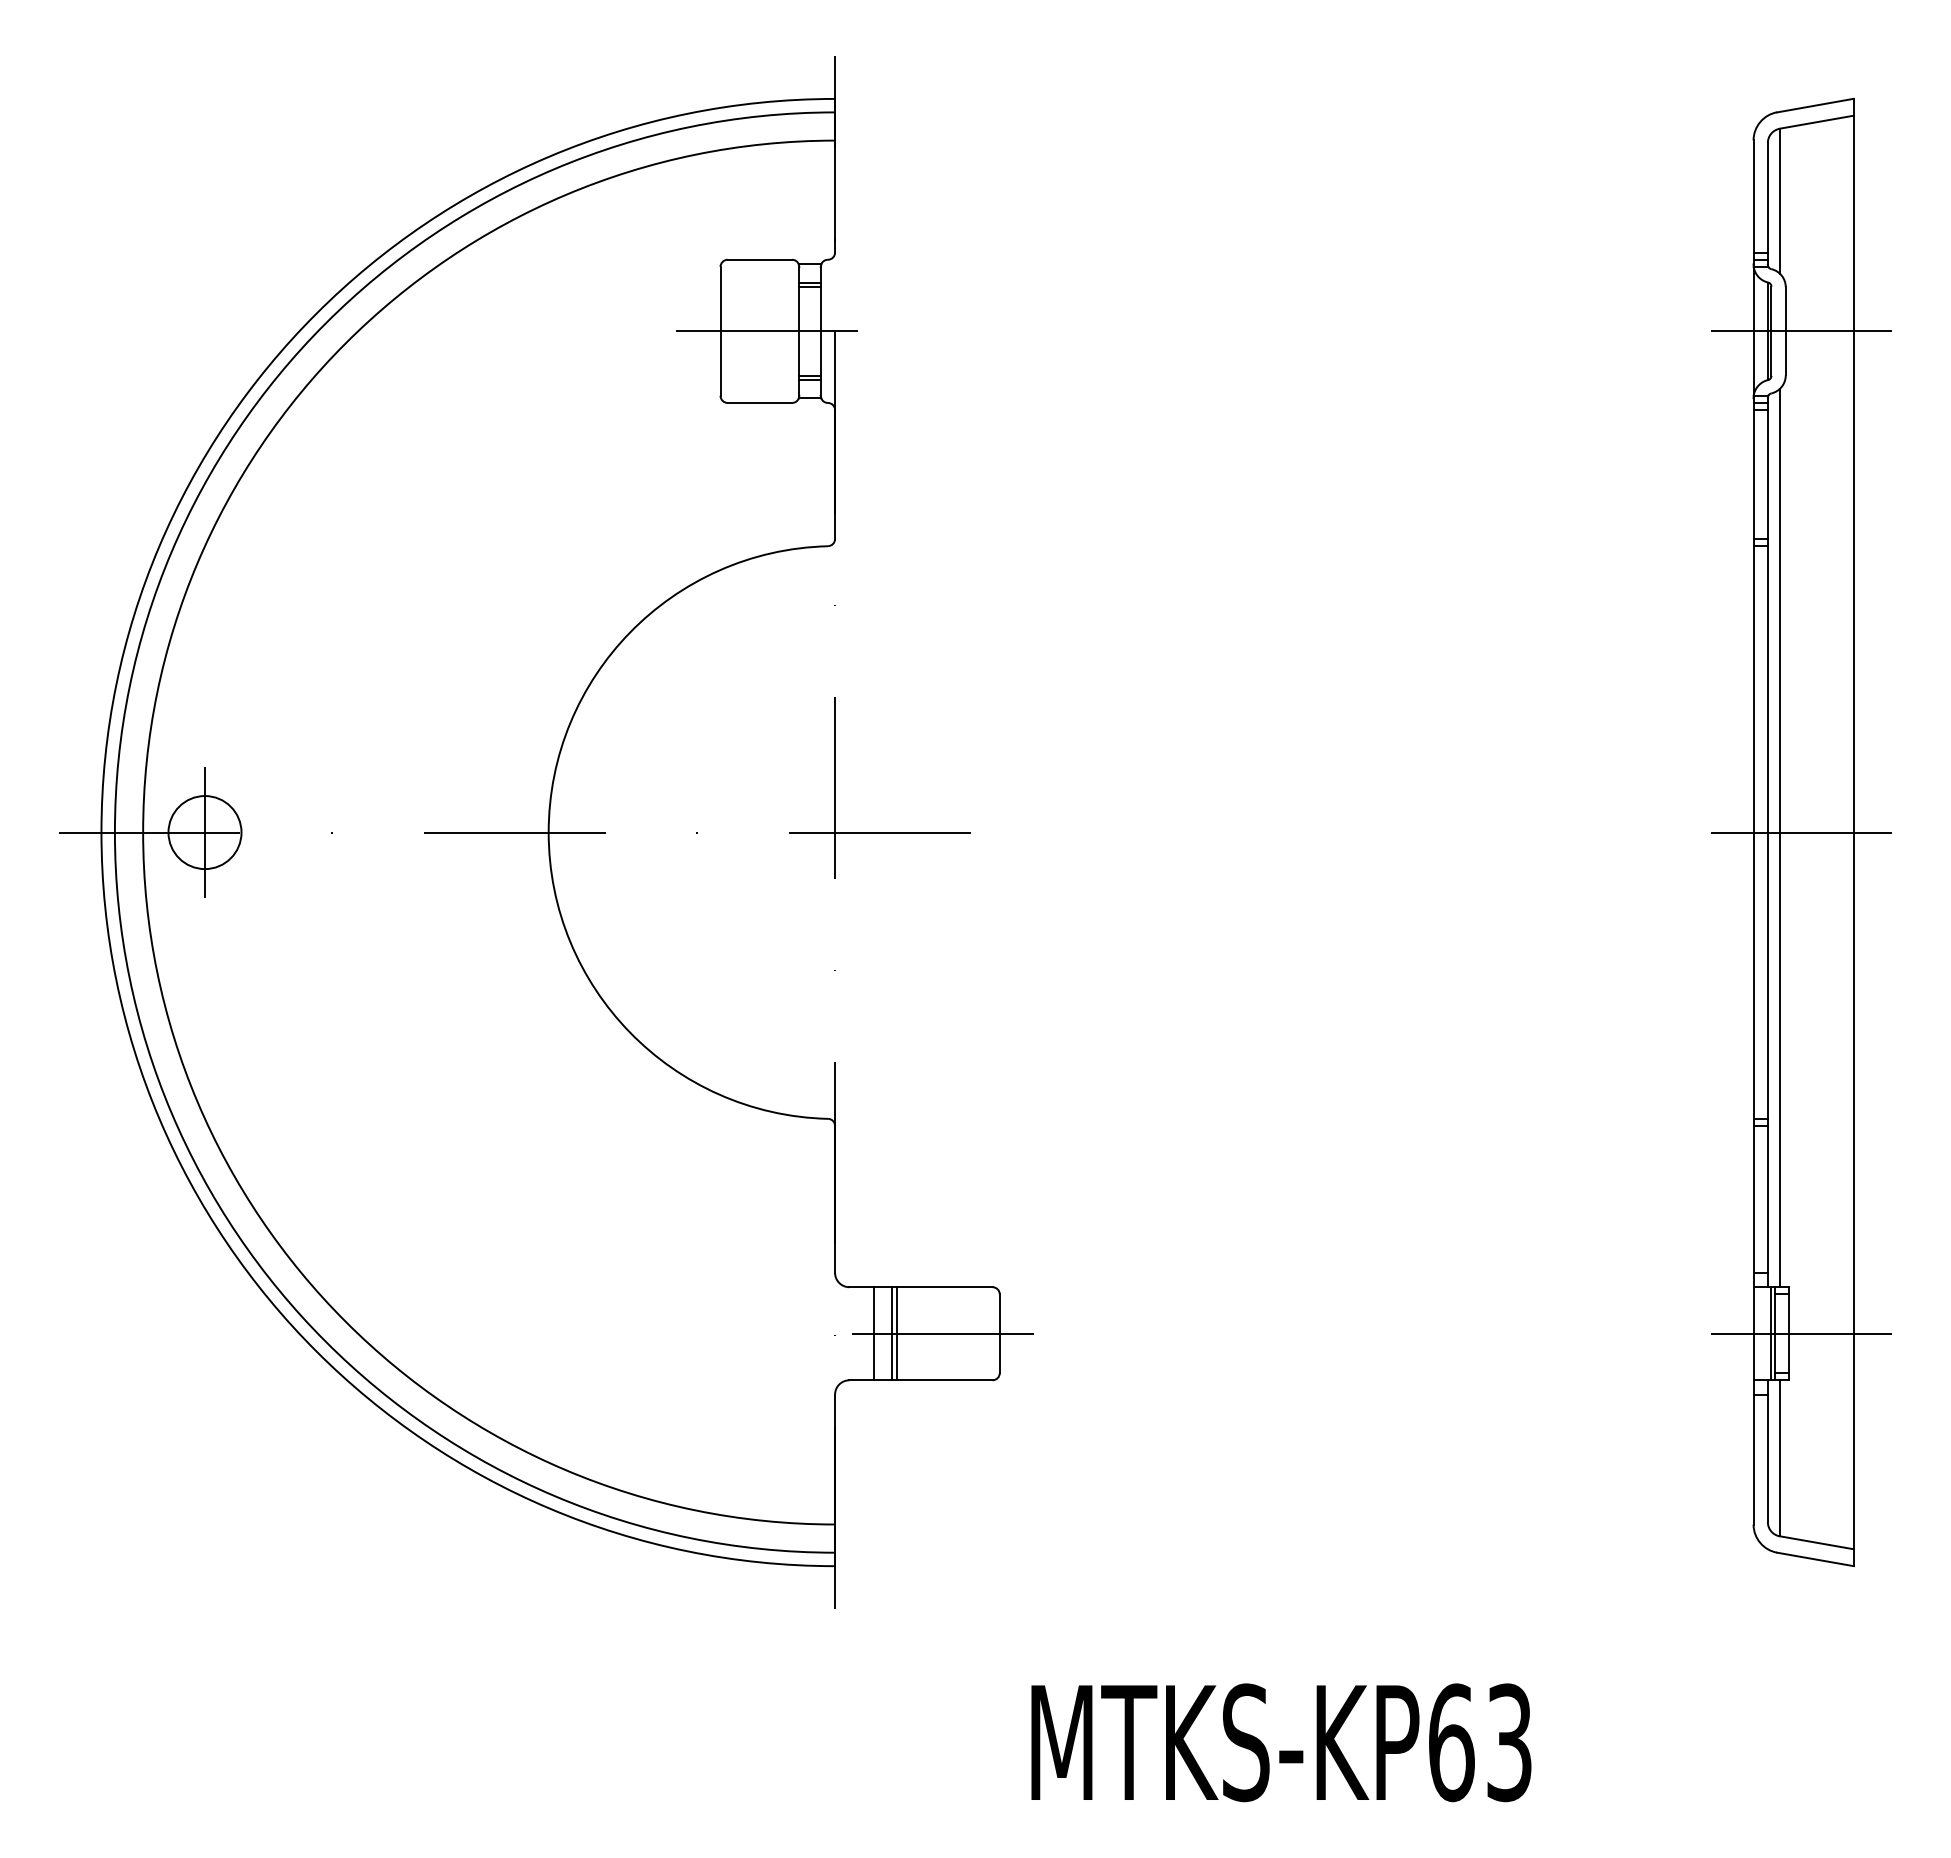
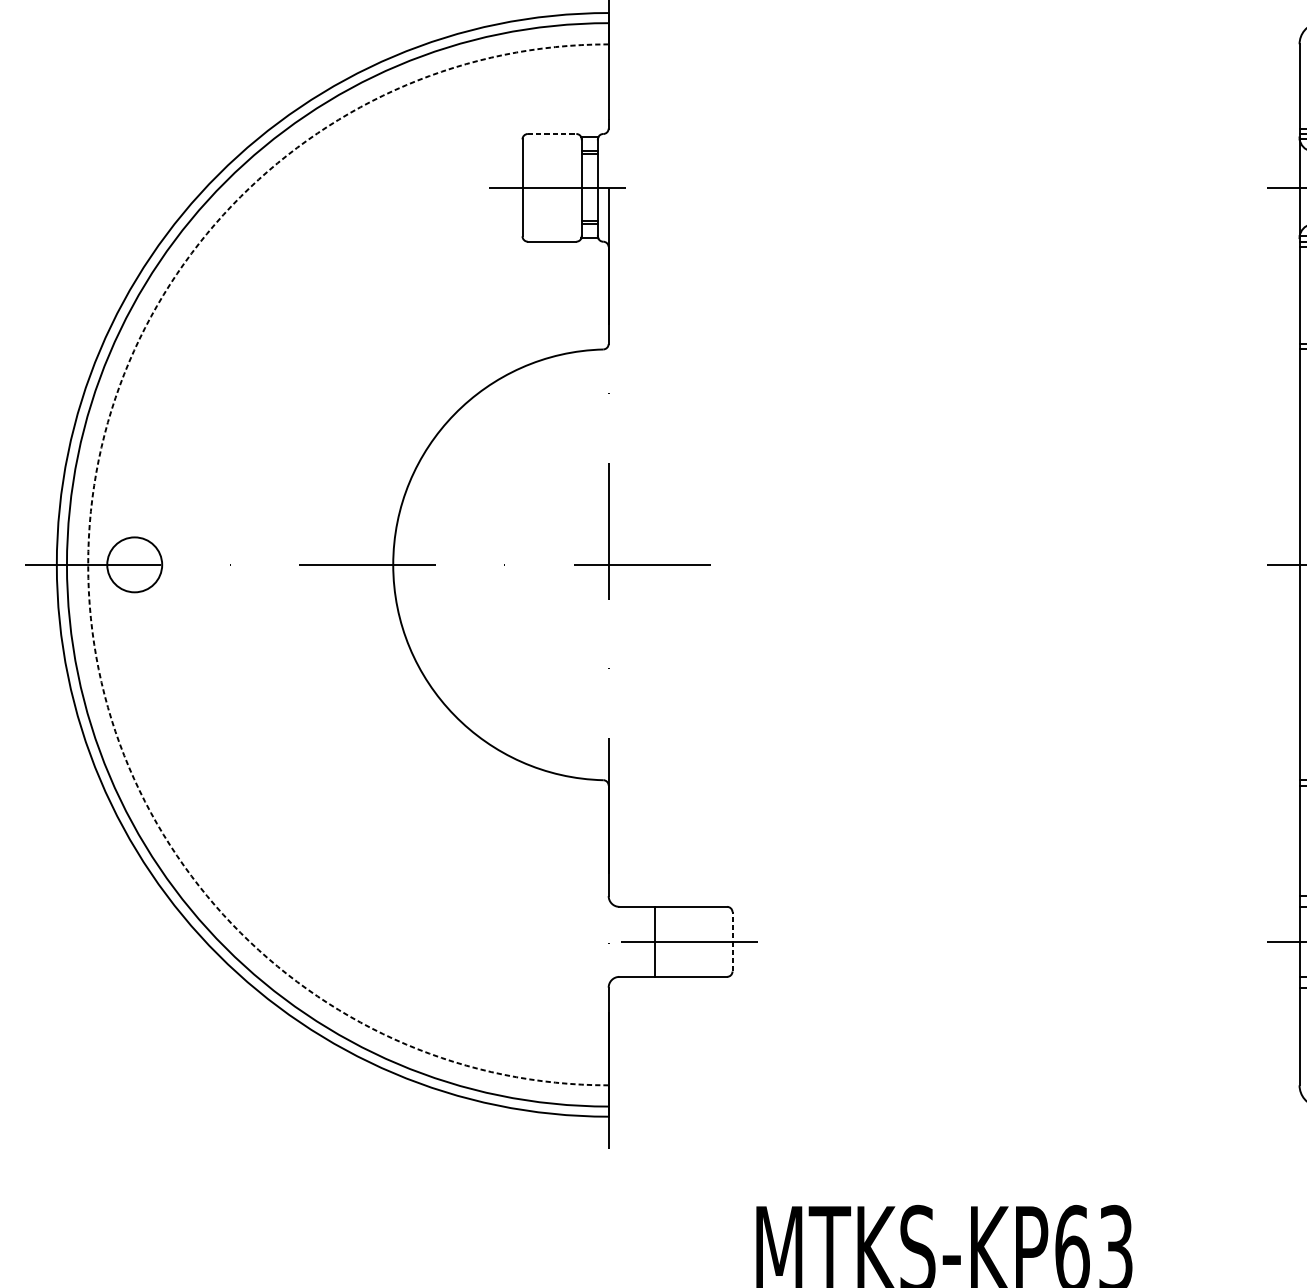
line: (760, 259) -> (552, 133), solid -> dashed
arc: (143, 832) -> (88, 564), solid -> dashed
line: (205, 832) -> (135, 564), removed
line: (873, 1333) -> (637, 941), removed
line: (892, 1333) -> (651, 941), removed
line: (999, 1333) -> (732, 941), solid -> dashed

